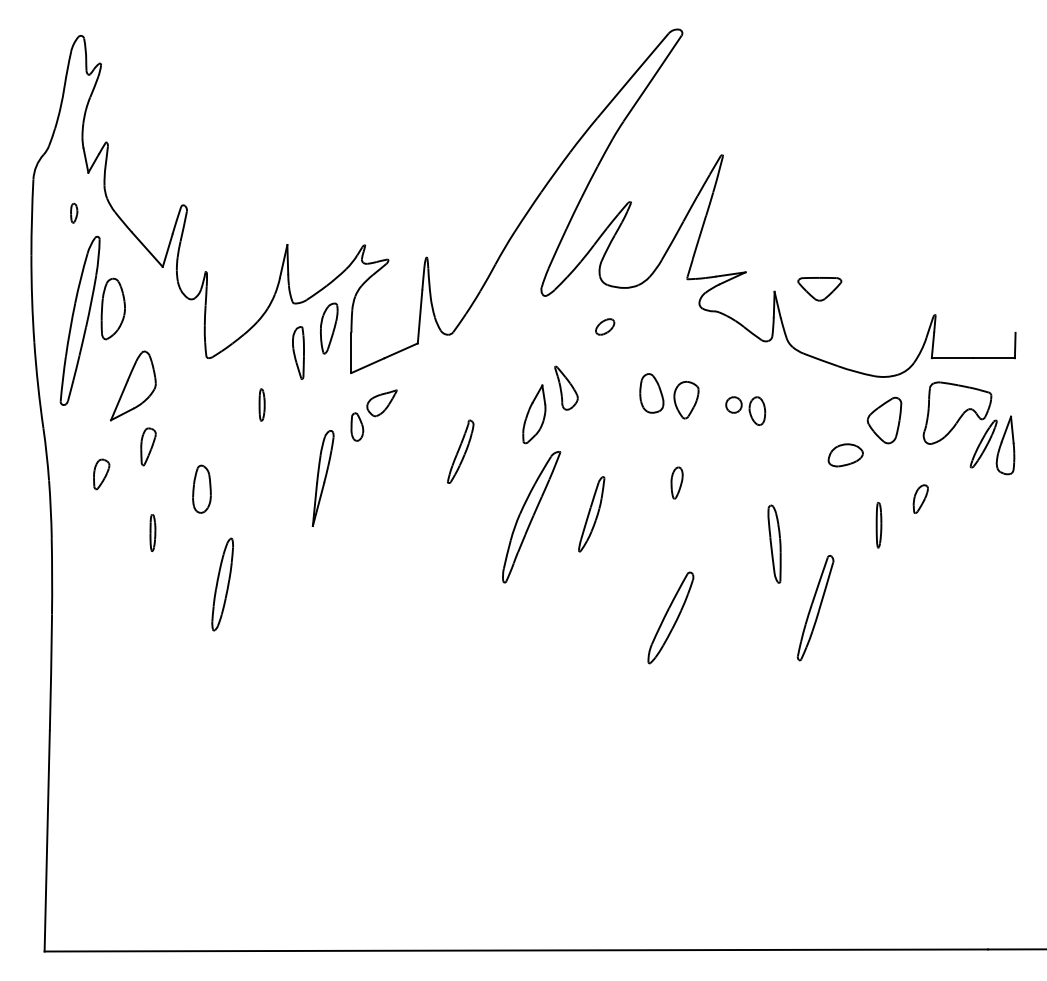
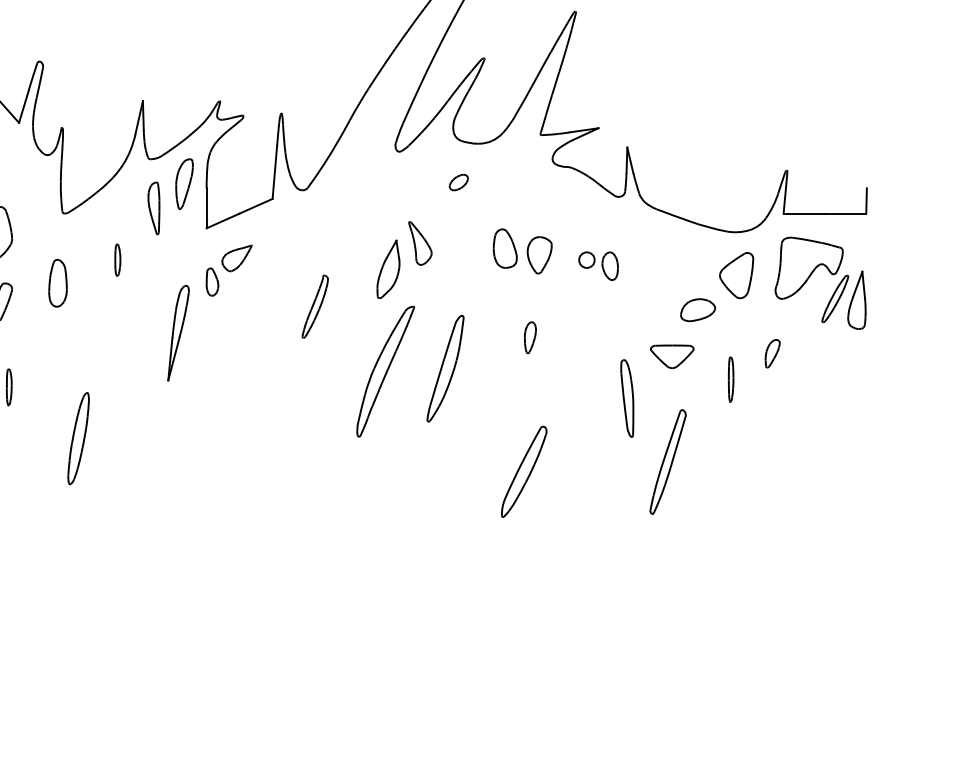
part: (819, 289) -> (671, 357), moved
part: (201, 488) -> (57, 282), moved
part: (591, 514) -> (445, 368), size x1.43

